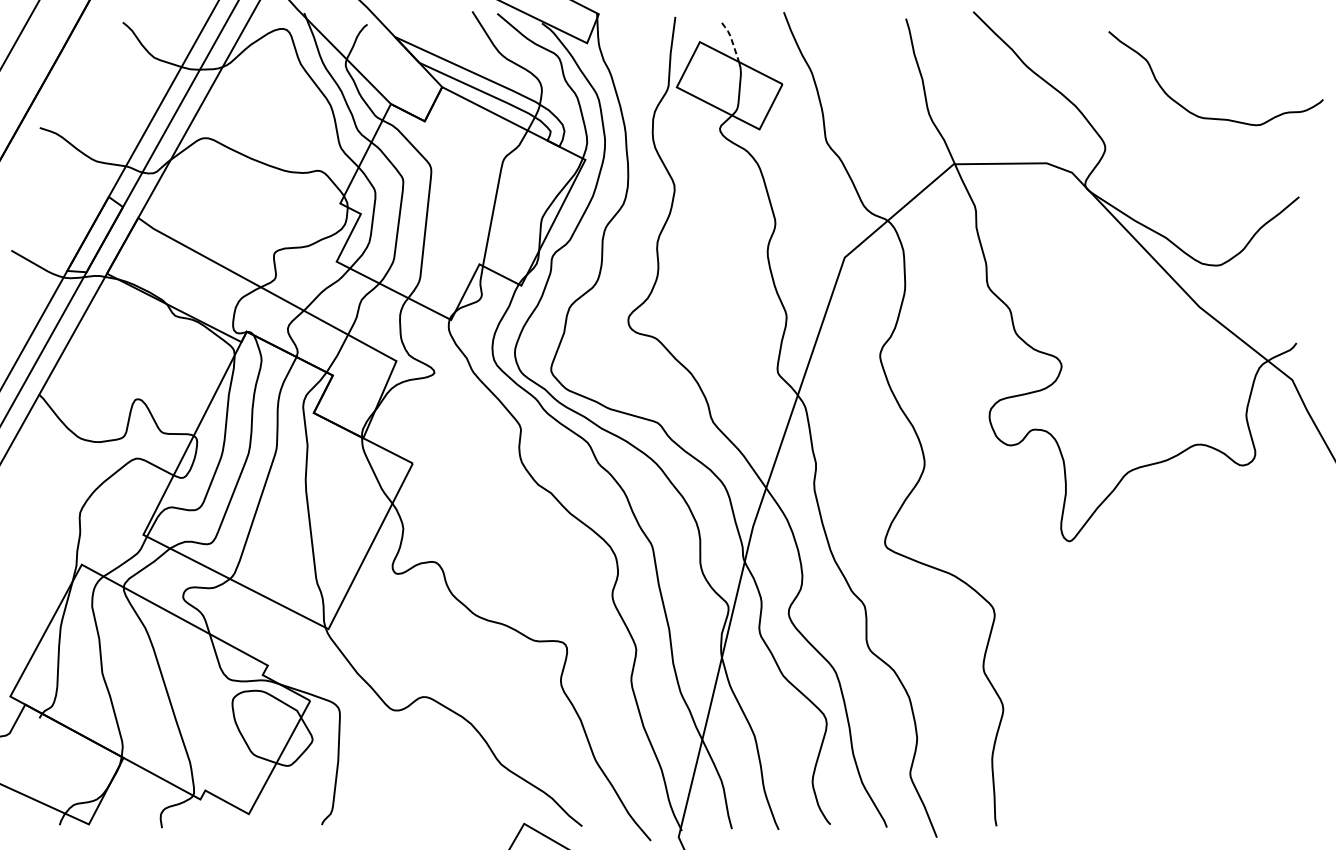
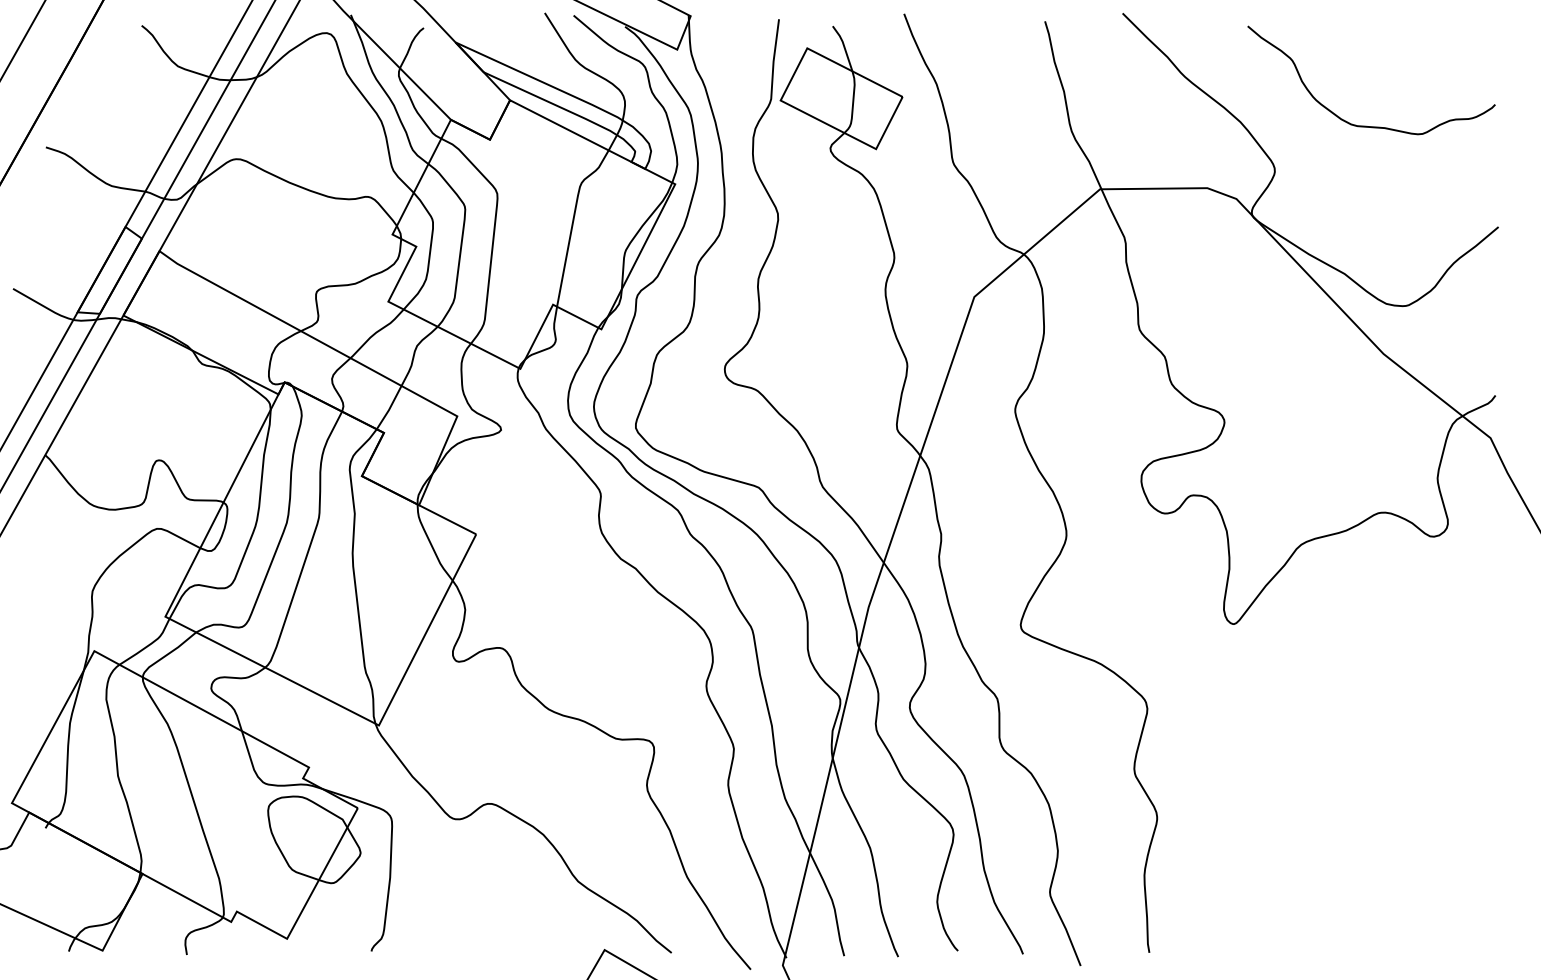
line: (732, 41) -> (844, 47), dashed -> solid
curve: (1211, 117) -> (1366, 125), moved

